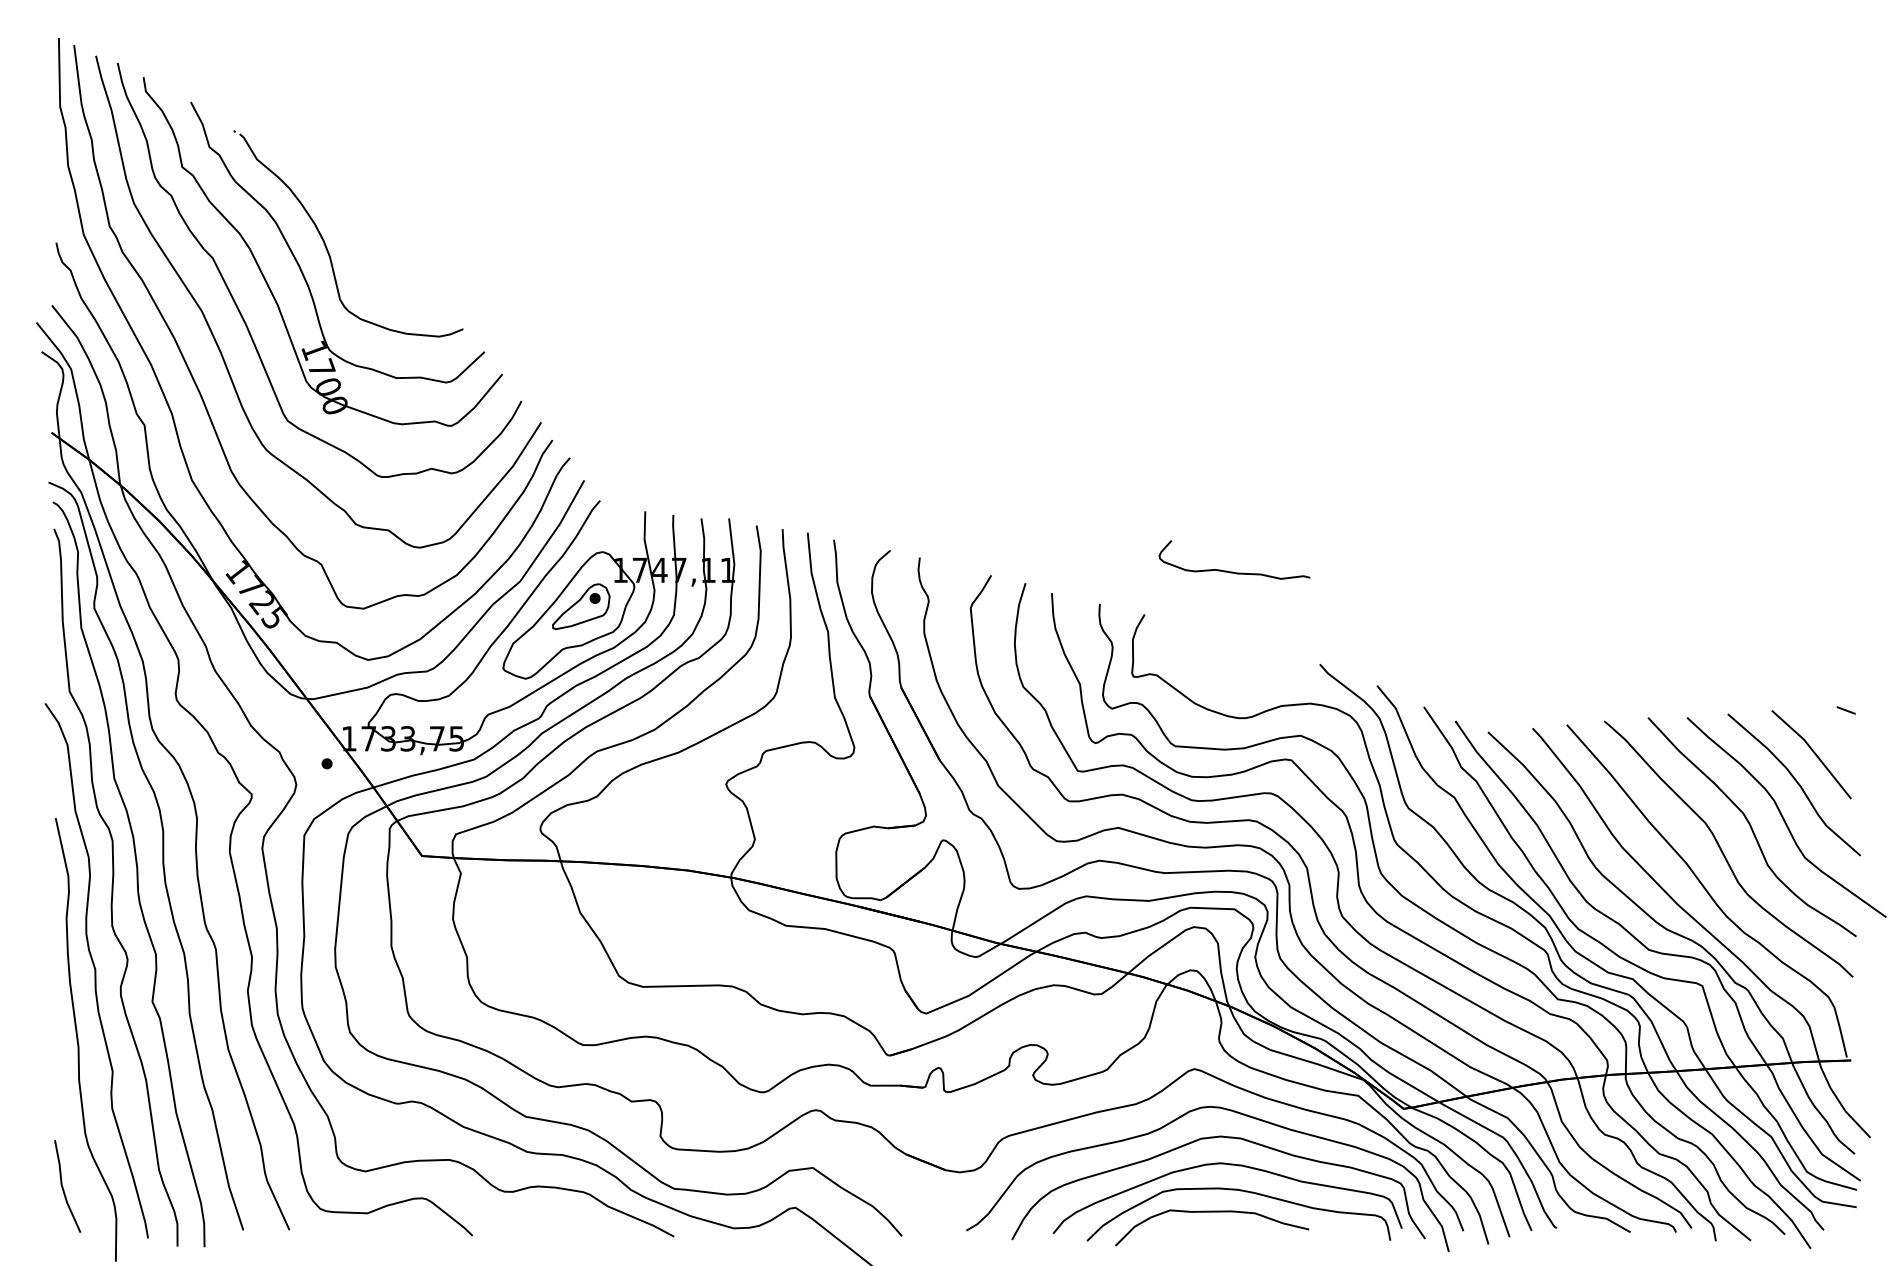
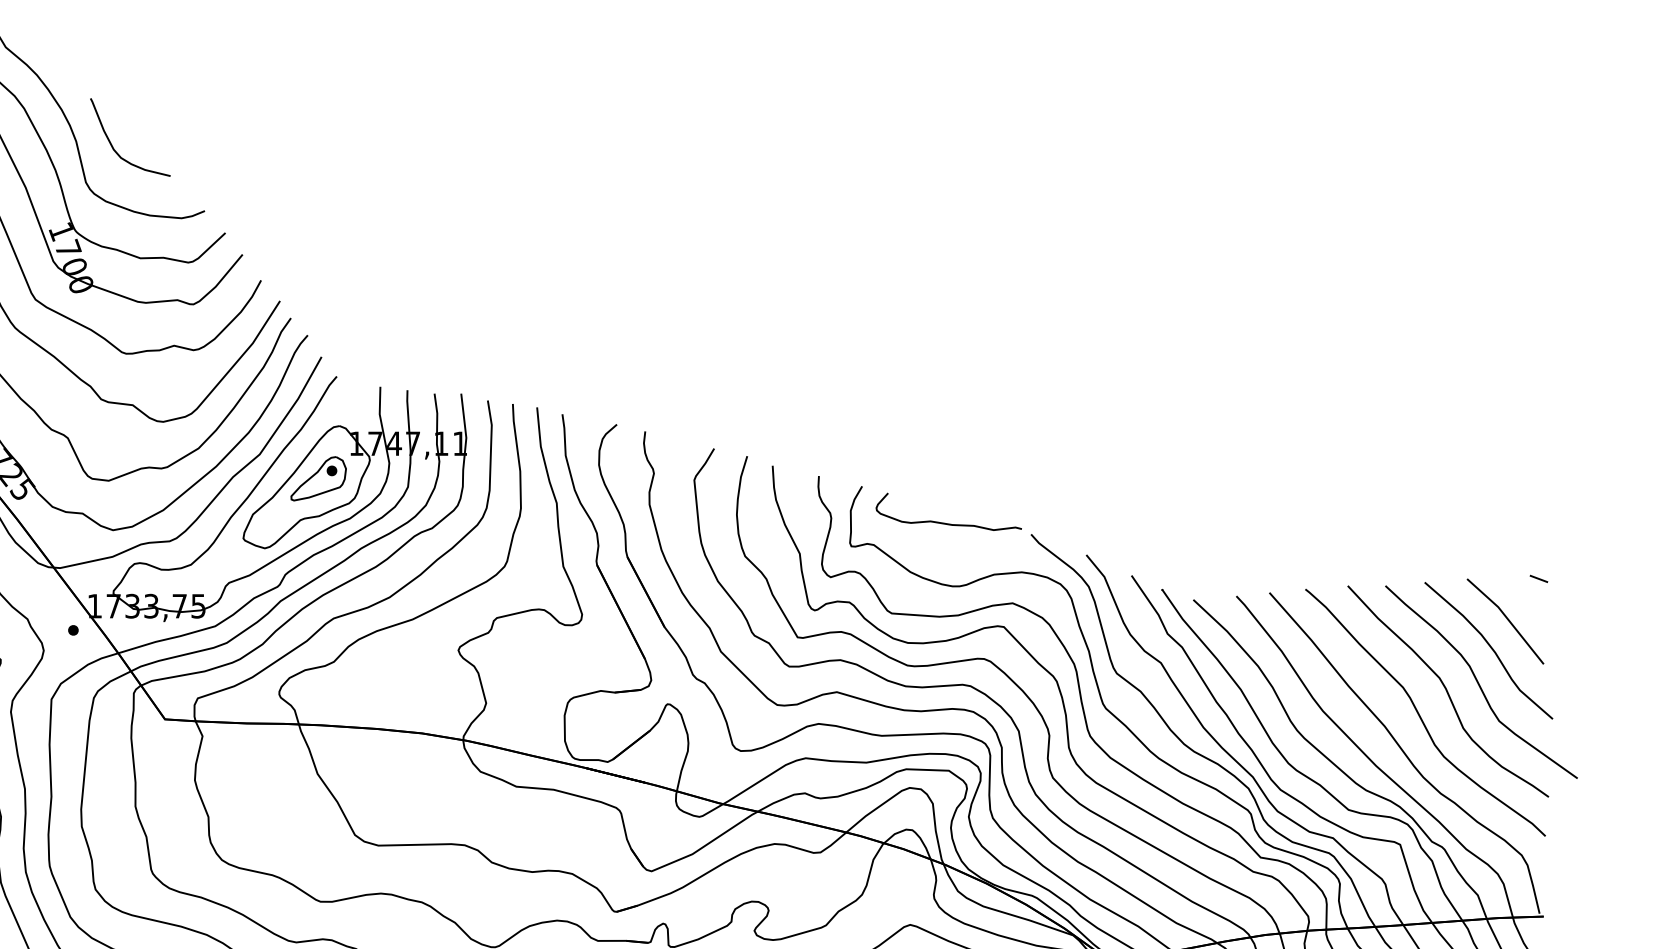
curve: (367, 260) -> (112, 144), added
curve: (1233, 571) -> (947, 523), moved

